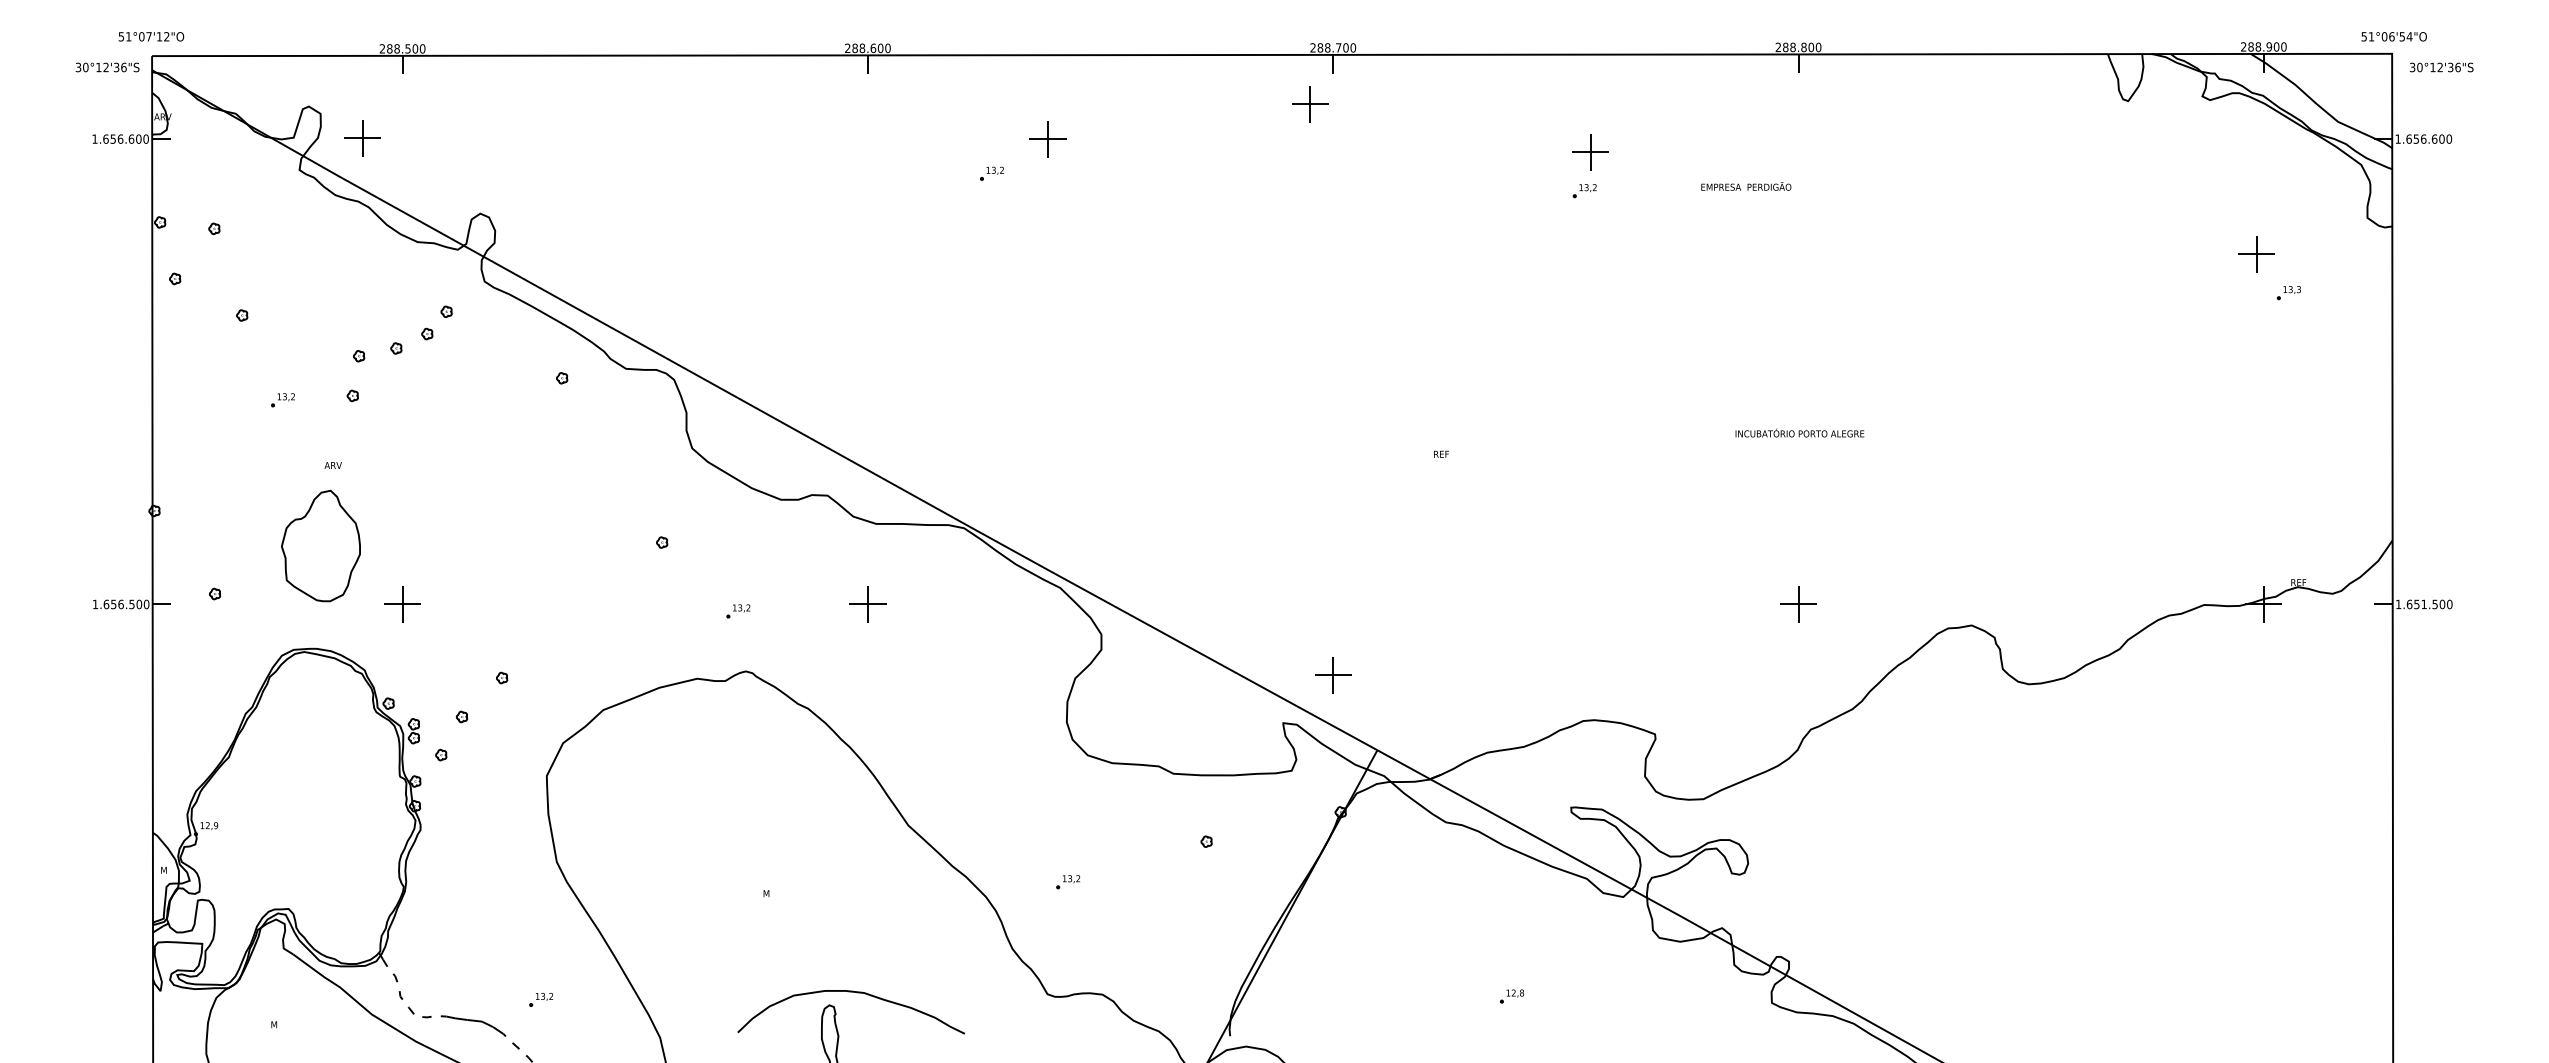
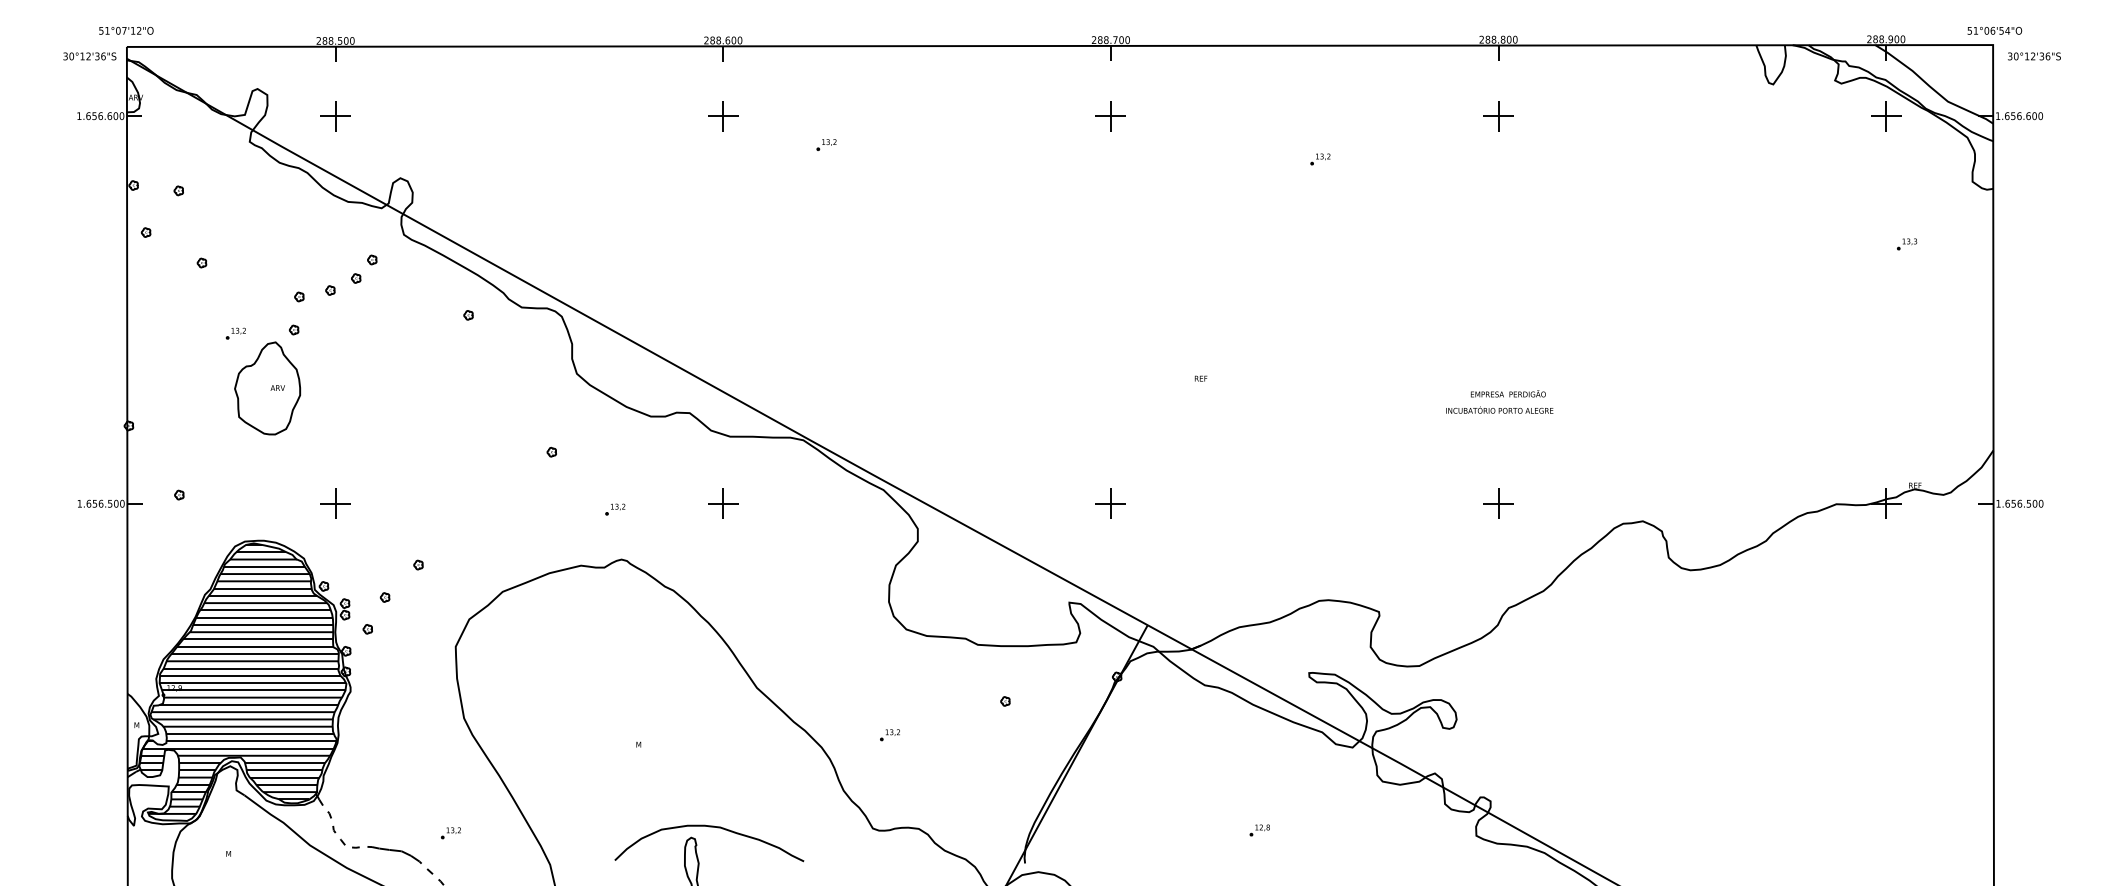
part: (1310, 104) -> (1111, 116), moved
part: (362, 138) -> (335, 116), moved
part: (1047, 139) -> (722, 116), moved
part: (1590, 152) -> (1498, 116), moved
text: (1746, 186) -> (1508, 393), moved
part: (2256, 254) -> (1885, 116), moved
text: (1799, 432) -> (1499, 409), moved
part: (320, 545) -> (267, 388), moved
text: (2424, 604) -> (2020, 503), 1.651.500 -> 1.656.500
part: (1333, 675) -> (1111, 503), moved
hatch: (291, 814) -> (243, 678), added

